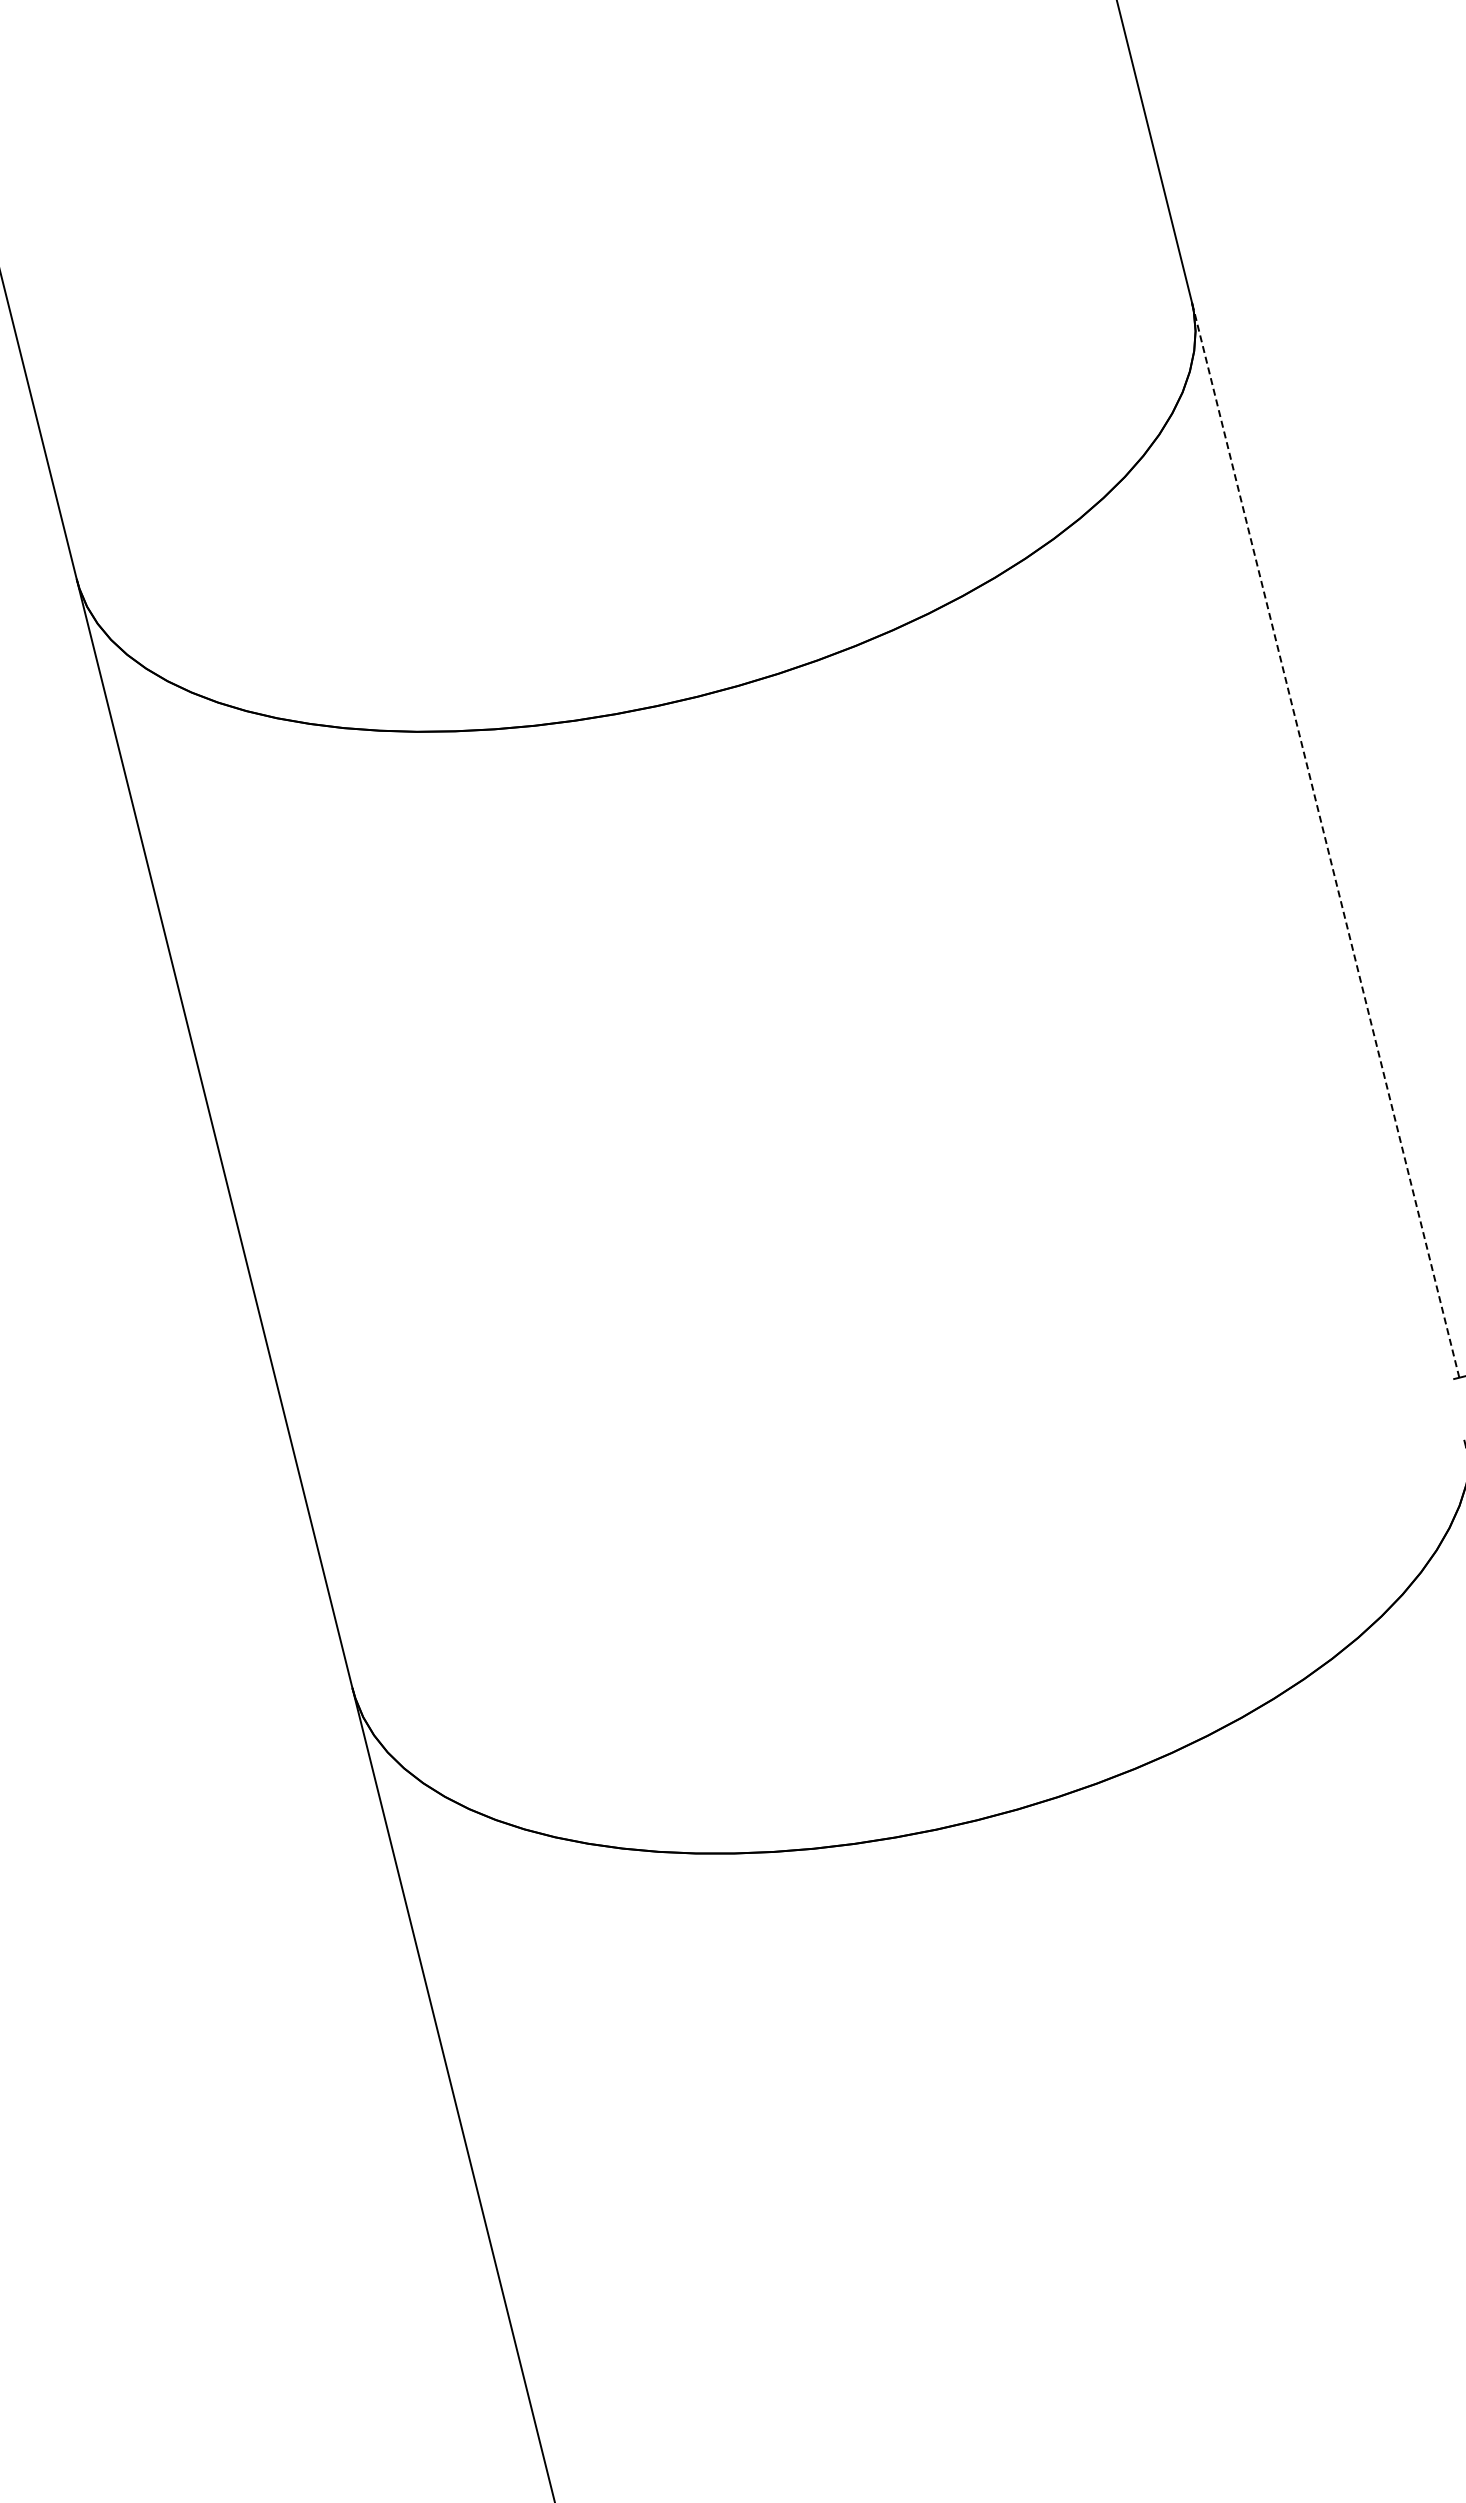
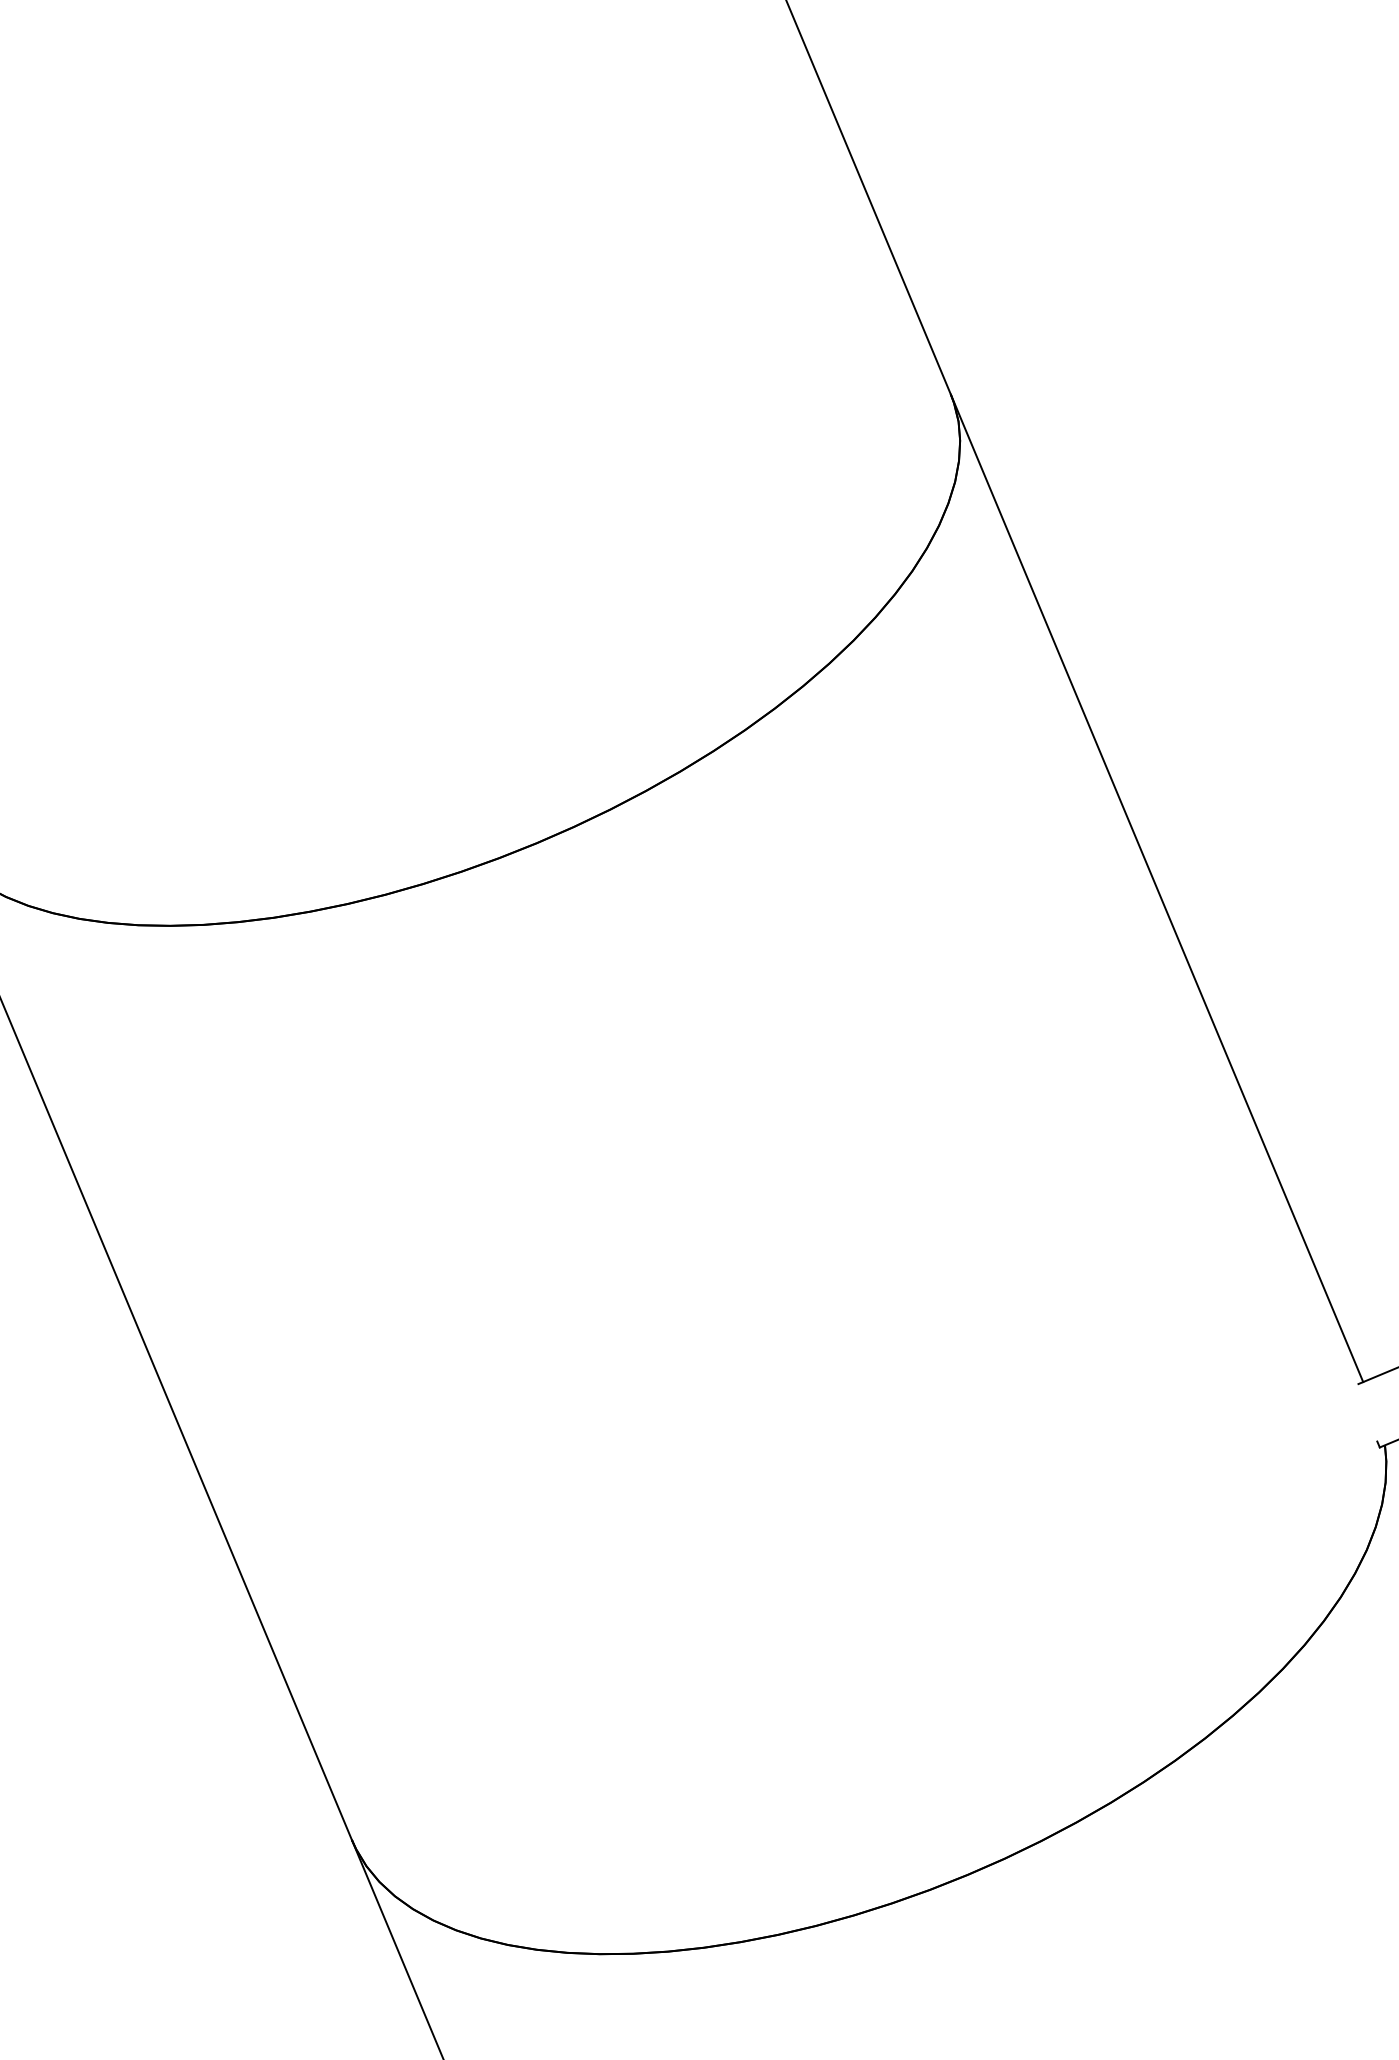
line: (1325, 839) -> (1156, 887), dashed -> solid

